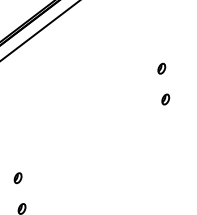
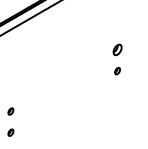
part: (161, 68) -> (117, 49), size x1.6

